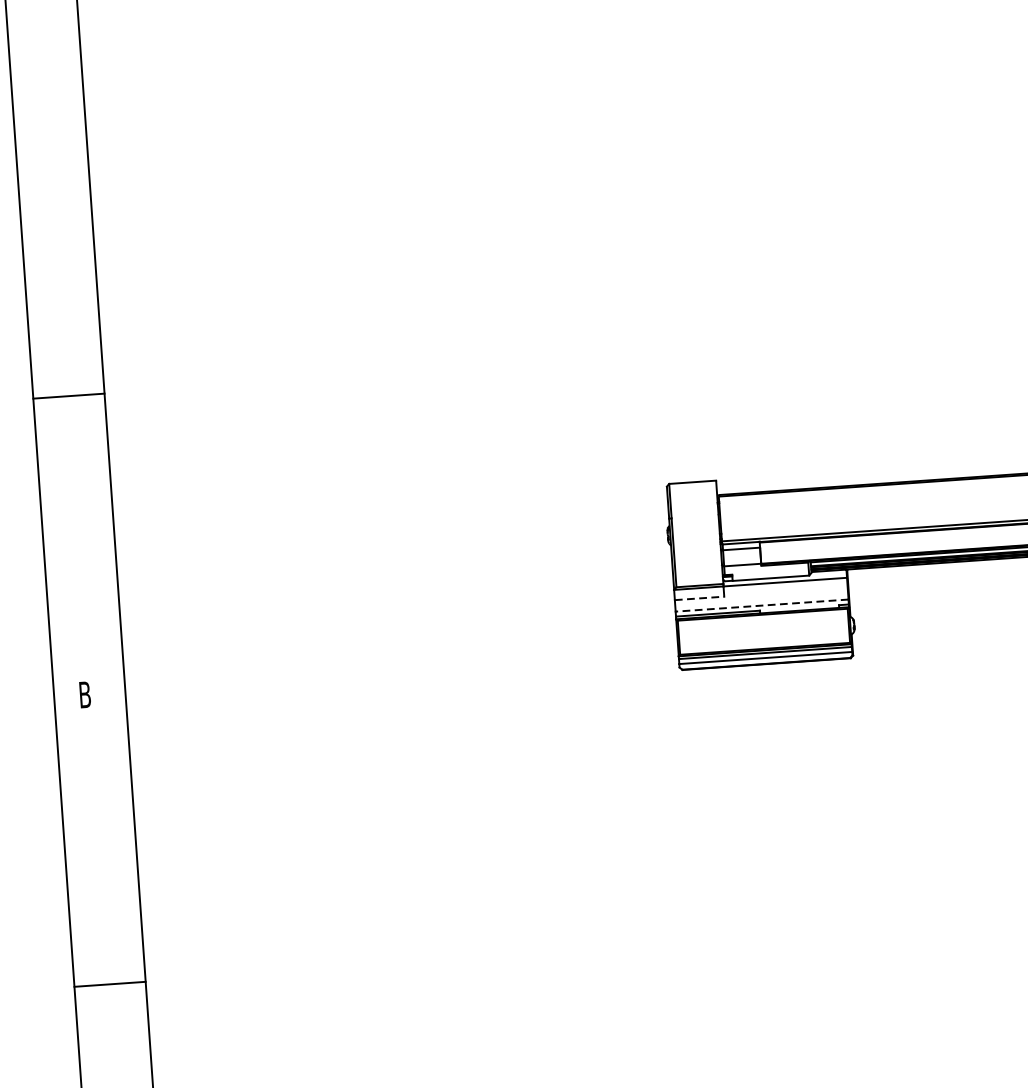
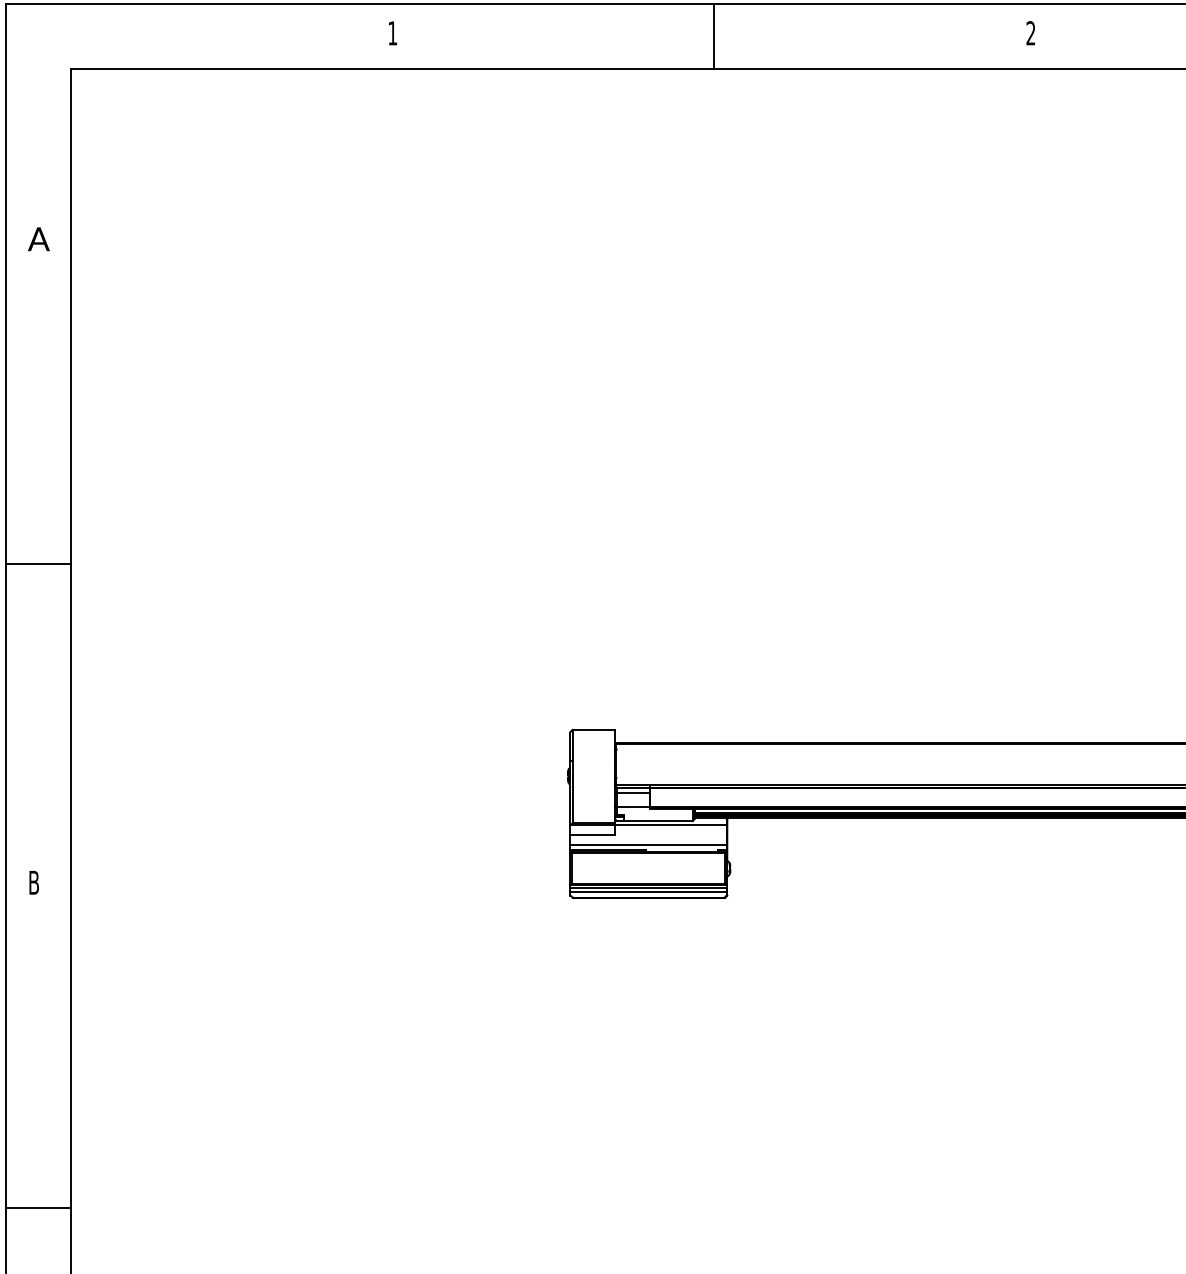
line: (69, 396) -> (38, 564), moved
line: (700, 598) -> (593, 834), dashed -> solid
line: (762, 606) -> (648, 845), dashed -> solid
line: (110, 984) -> (38, 1207), moved

